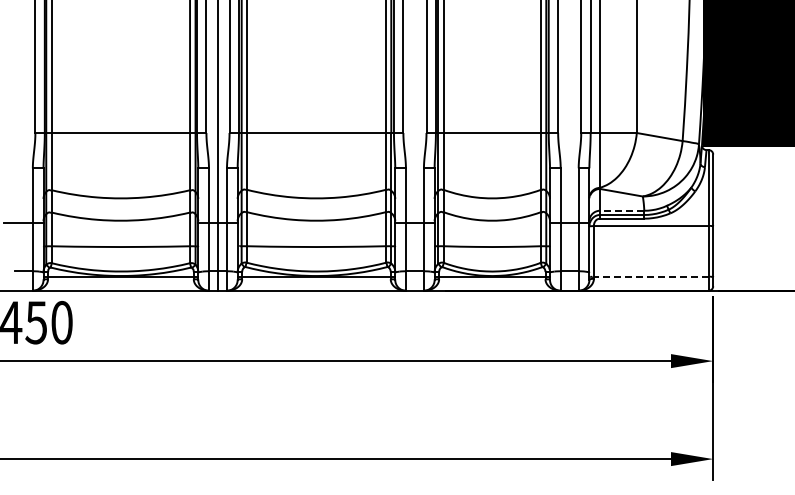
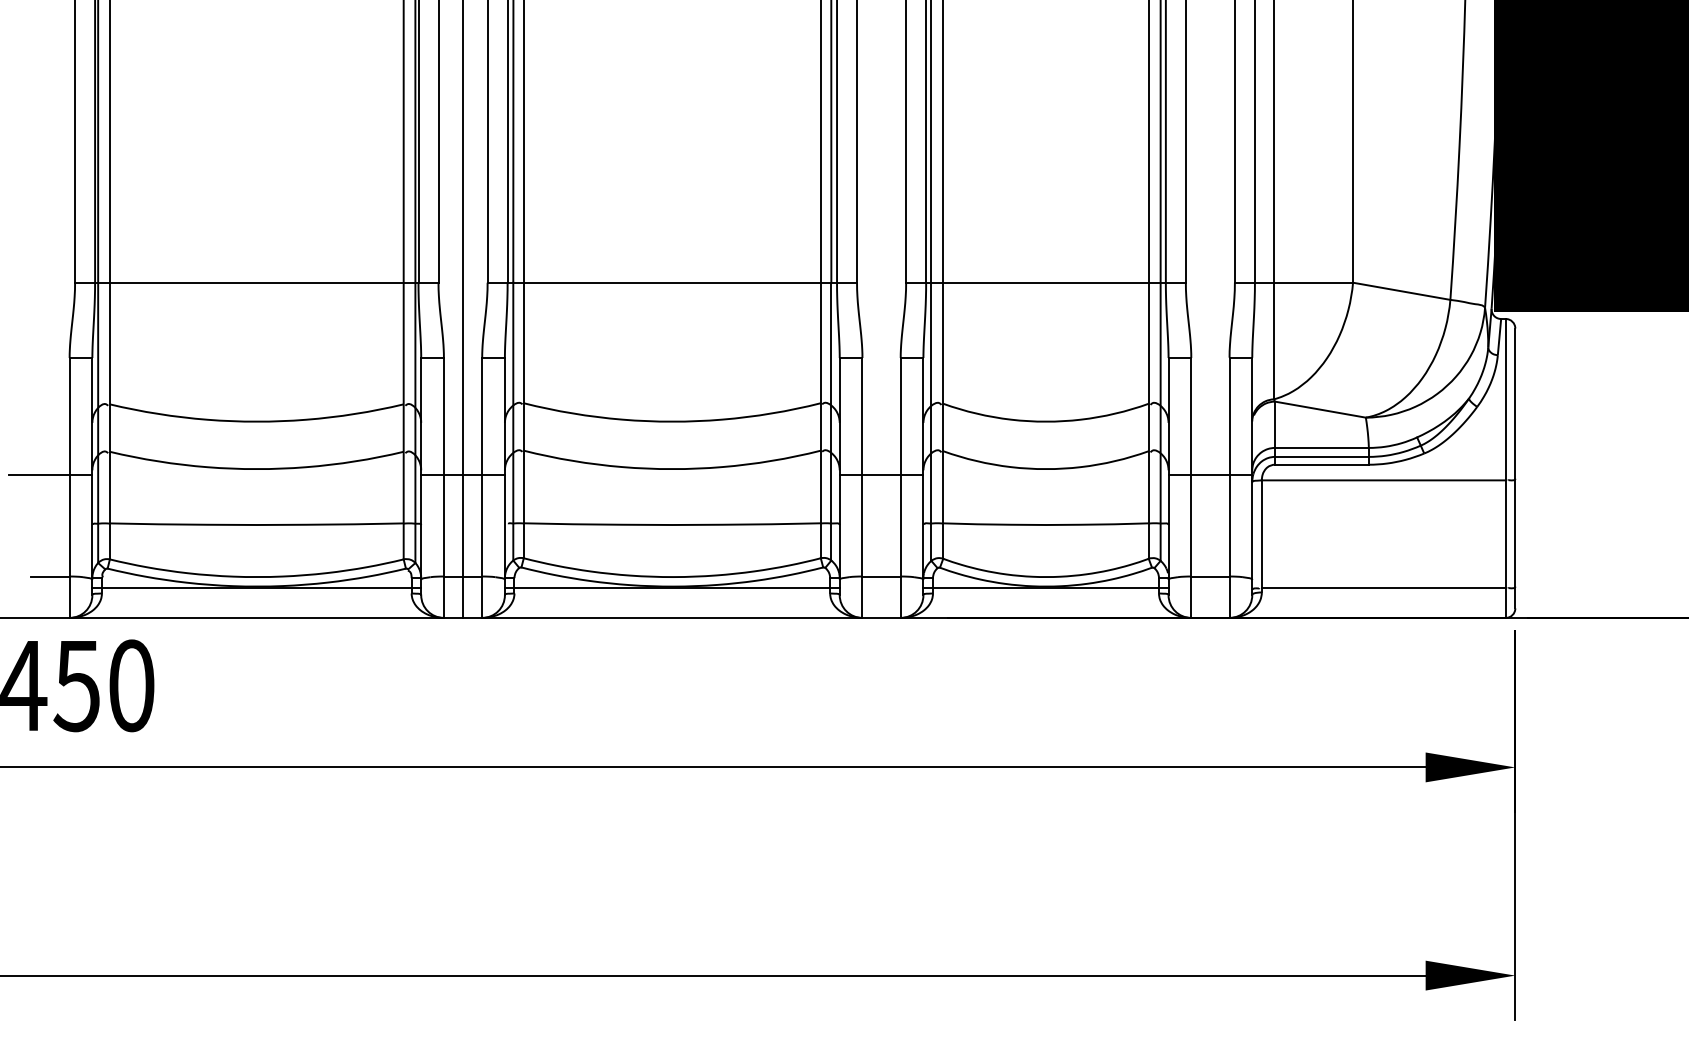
line: (621, 210) -> (1320, 447), dashed -> solid
line: (650, 276) -> (1382, 587), dashed -> solid

